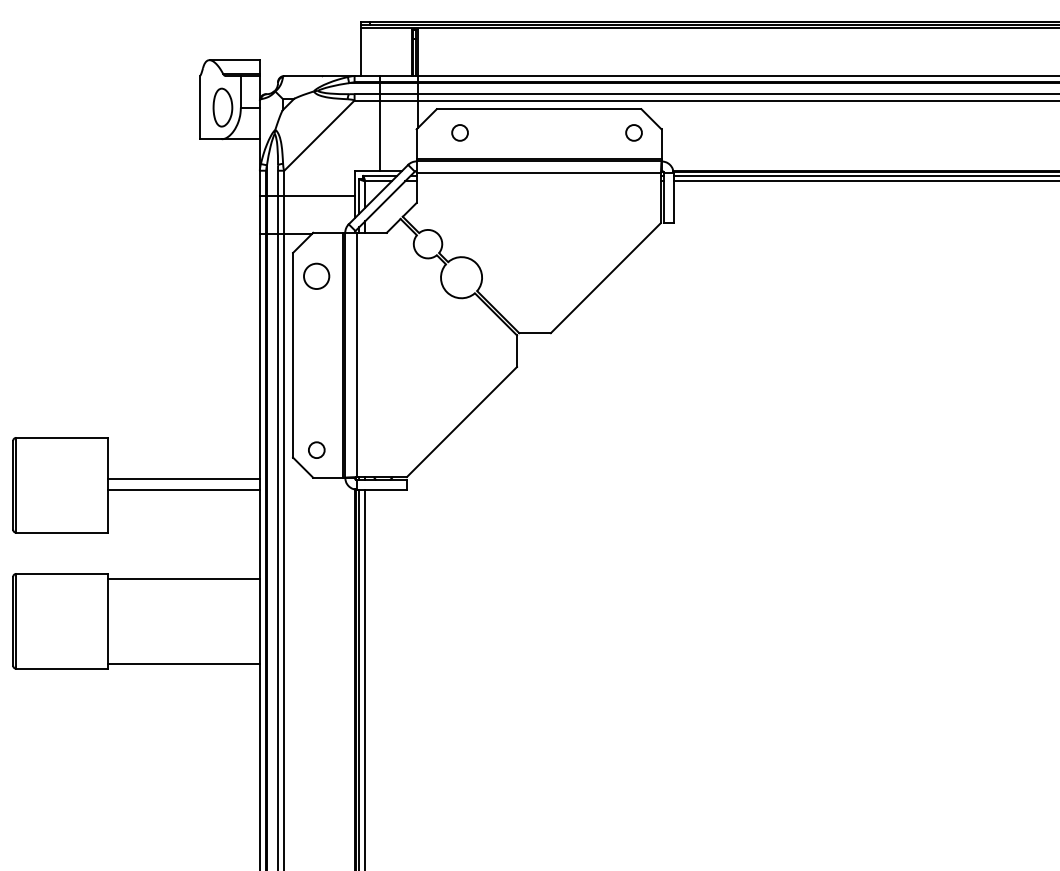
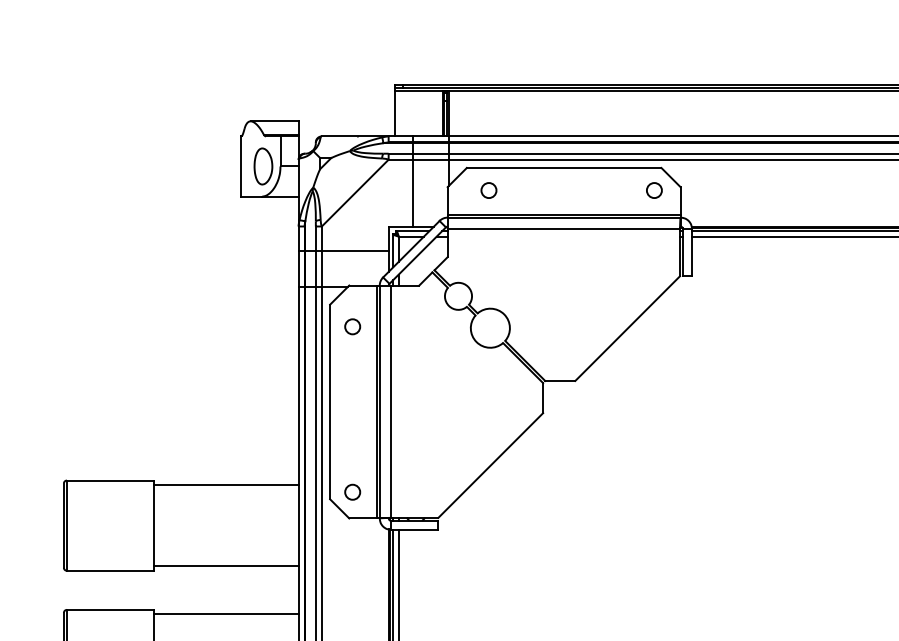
circle: (316, 275) -> (352, 326), size x0.62
line: (183, 478) -> (225, 484), moved
line: (183, 490) -> (225, 566), moved

